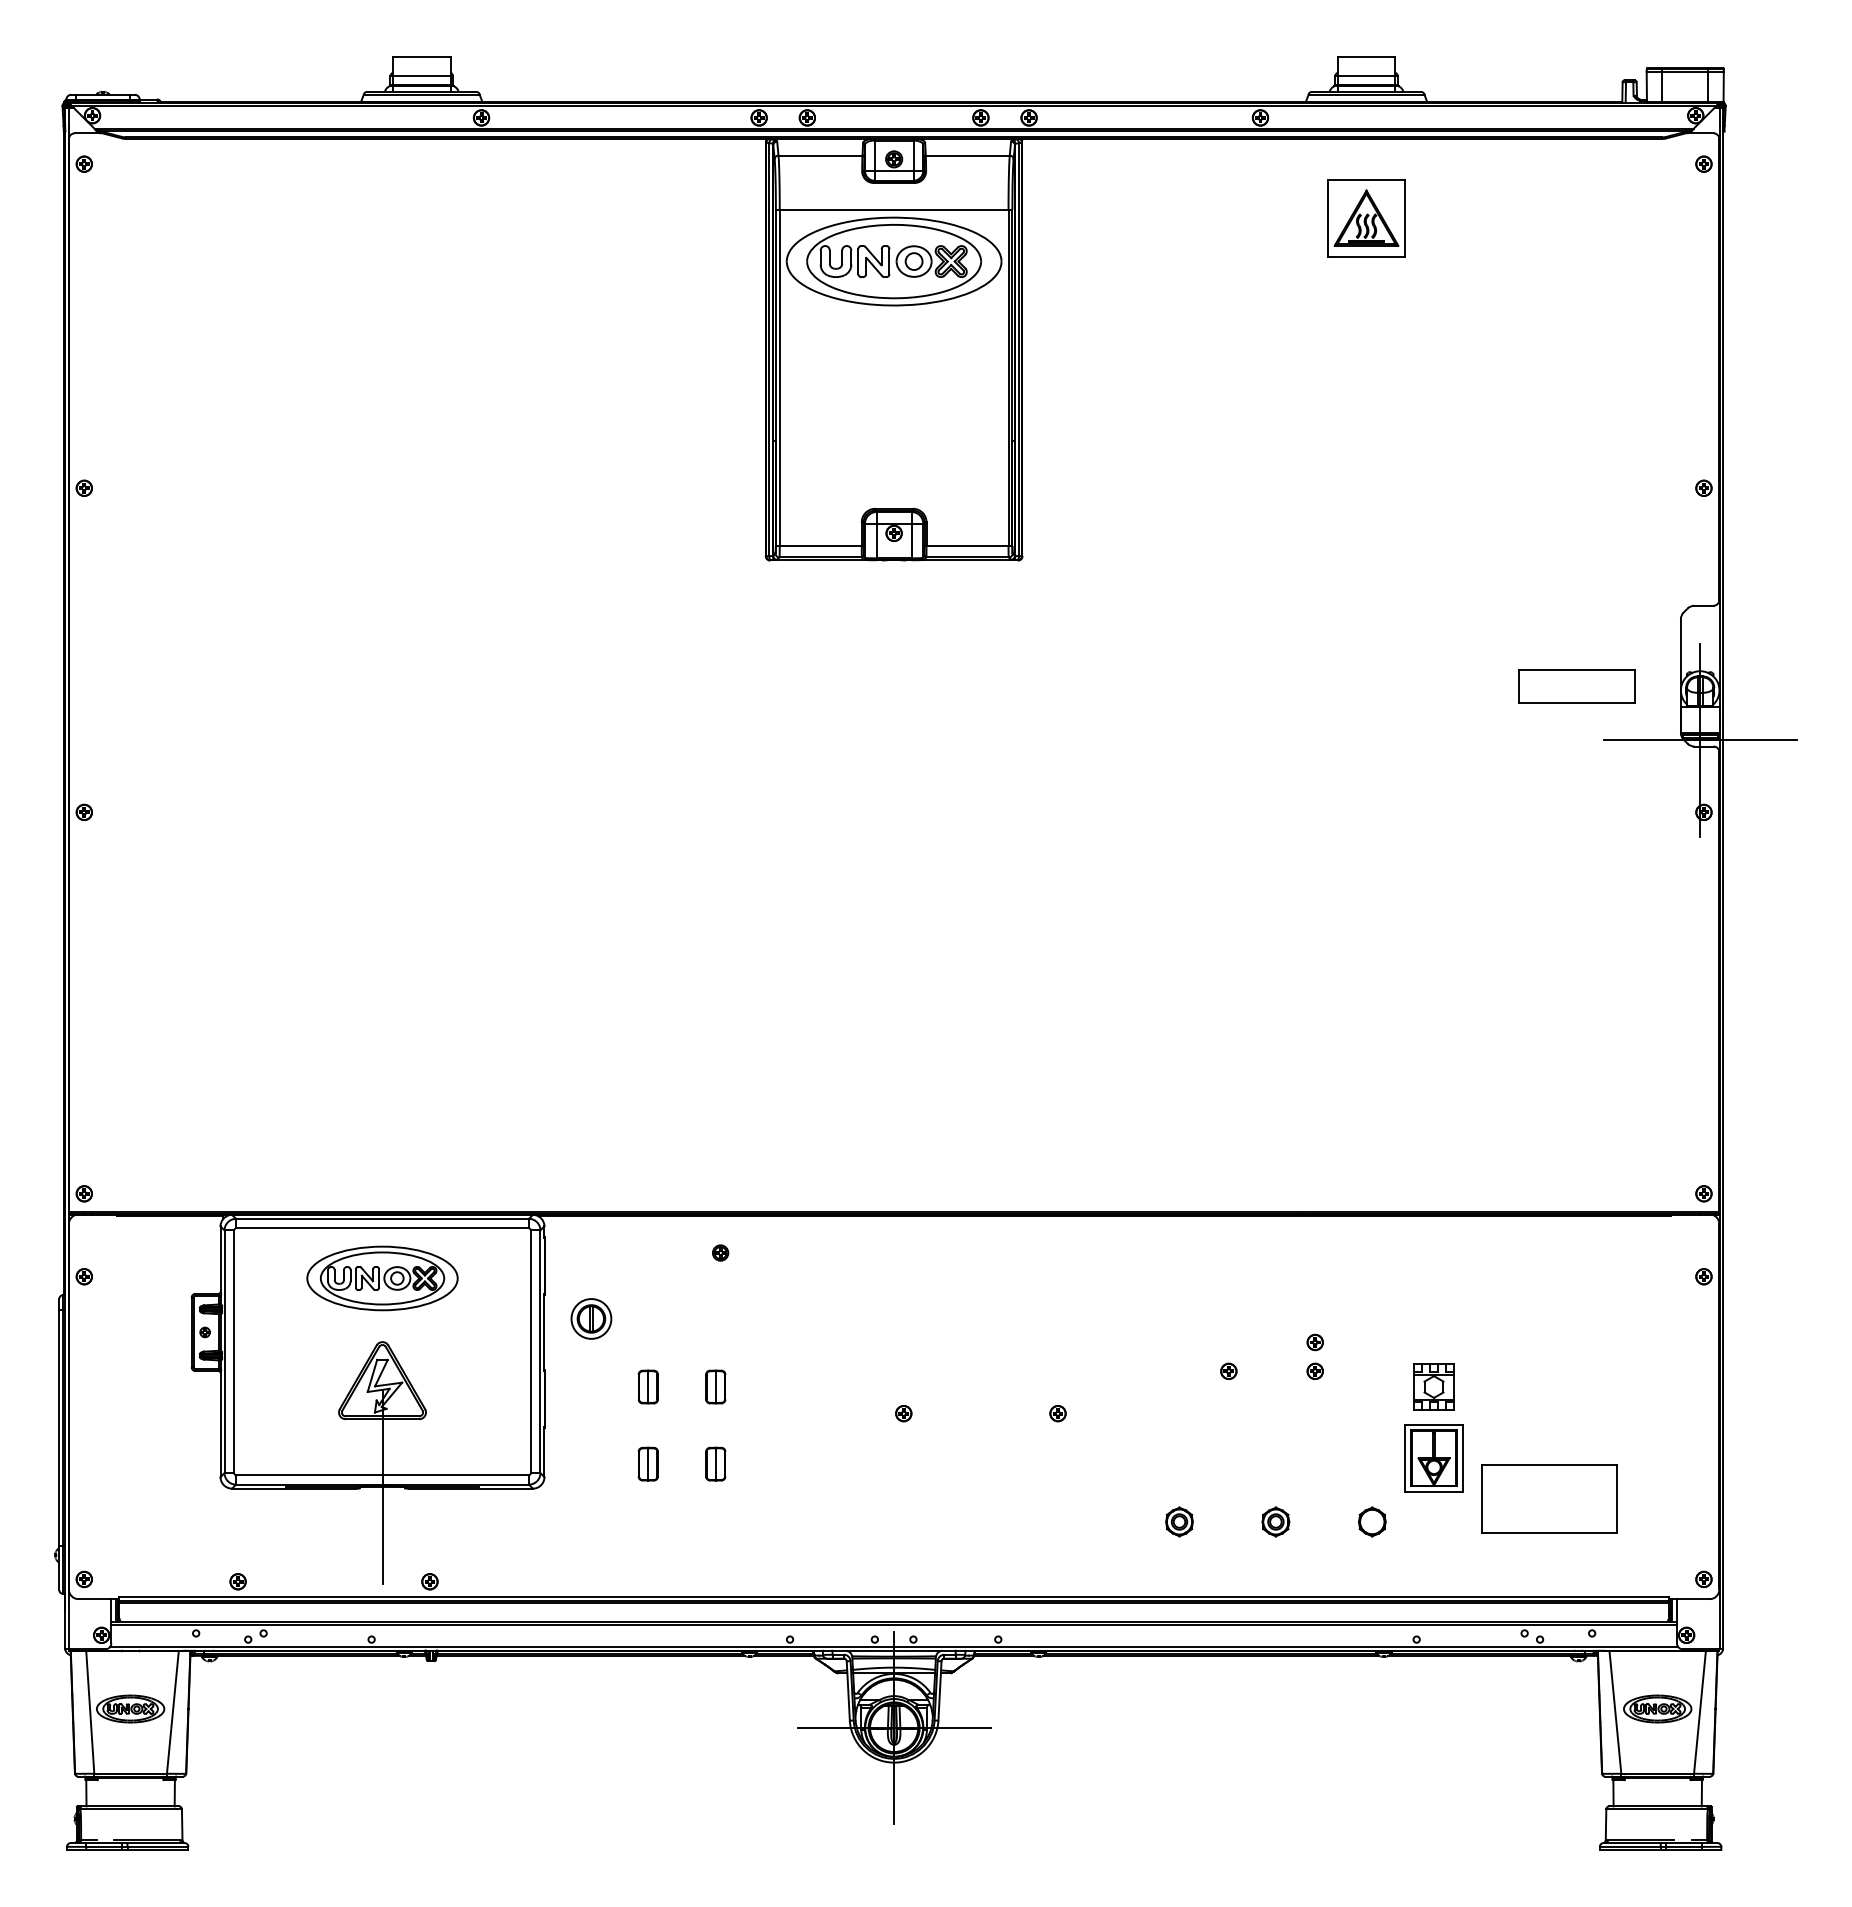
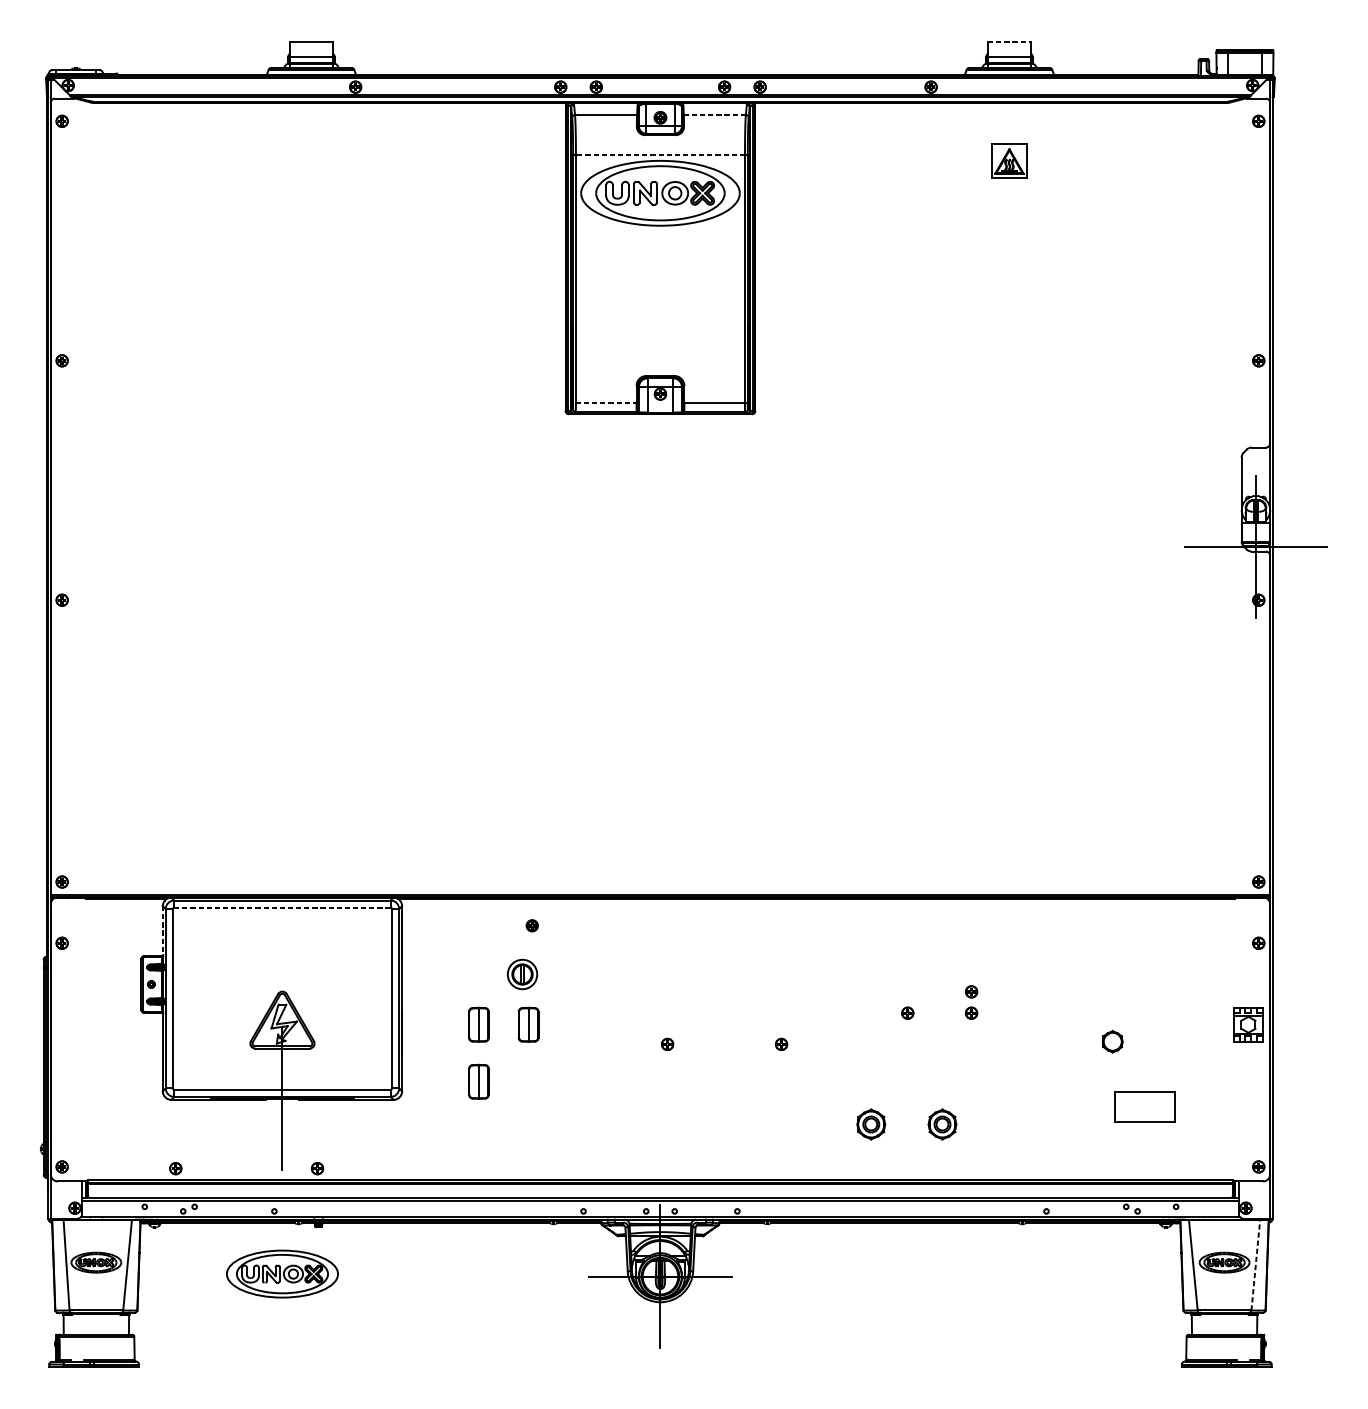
line: (1366, 57) -> (1009, 42), solid -> dashed
line: (967, 155) -> (714, 114), solid -> dashed
line: (893, 209) -> (659, 154), solid -> dashed
part: (1366, 218) -> (1009, 161), size x0.6
line: (819, 545) -> (605, 403), solid -> dashed
part: (1576, 686) -> (1164, 507), removed
line: (382, 1228) -> (282, 907), solid -> dashed
line: (220, 1259) -> (162, 930), solid -> dashed
part: (382, 1278) -> (282, 1274), moved
part: (591, 1318) -> (522, 974), moved
part: (647, 1386) -> (478, 1024), size x1.4
part: (715, 1386) -> (528, 1024), size x1.4
part: (1433, 1386) -> (1248, 1024), moved
part: (1433, 1458) -> (1058, 1077), removed
part: (647, 1463) -> (478, 1081), size x1.4
part: (715, 1463) -> (528, 1081), removed
part: (1549, 1498) -> (1144, 1107), size x0.6
part: (1179, 1521) -> (871, 1124), size x1.4
part: (1275, 1521) -> (942, 1124), size x1.4
part: (1372, 1521) -> (1112, 1041), moved
line: (1699, 1712) -> (1255, 1265), solid -> dashed

